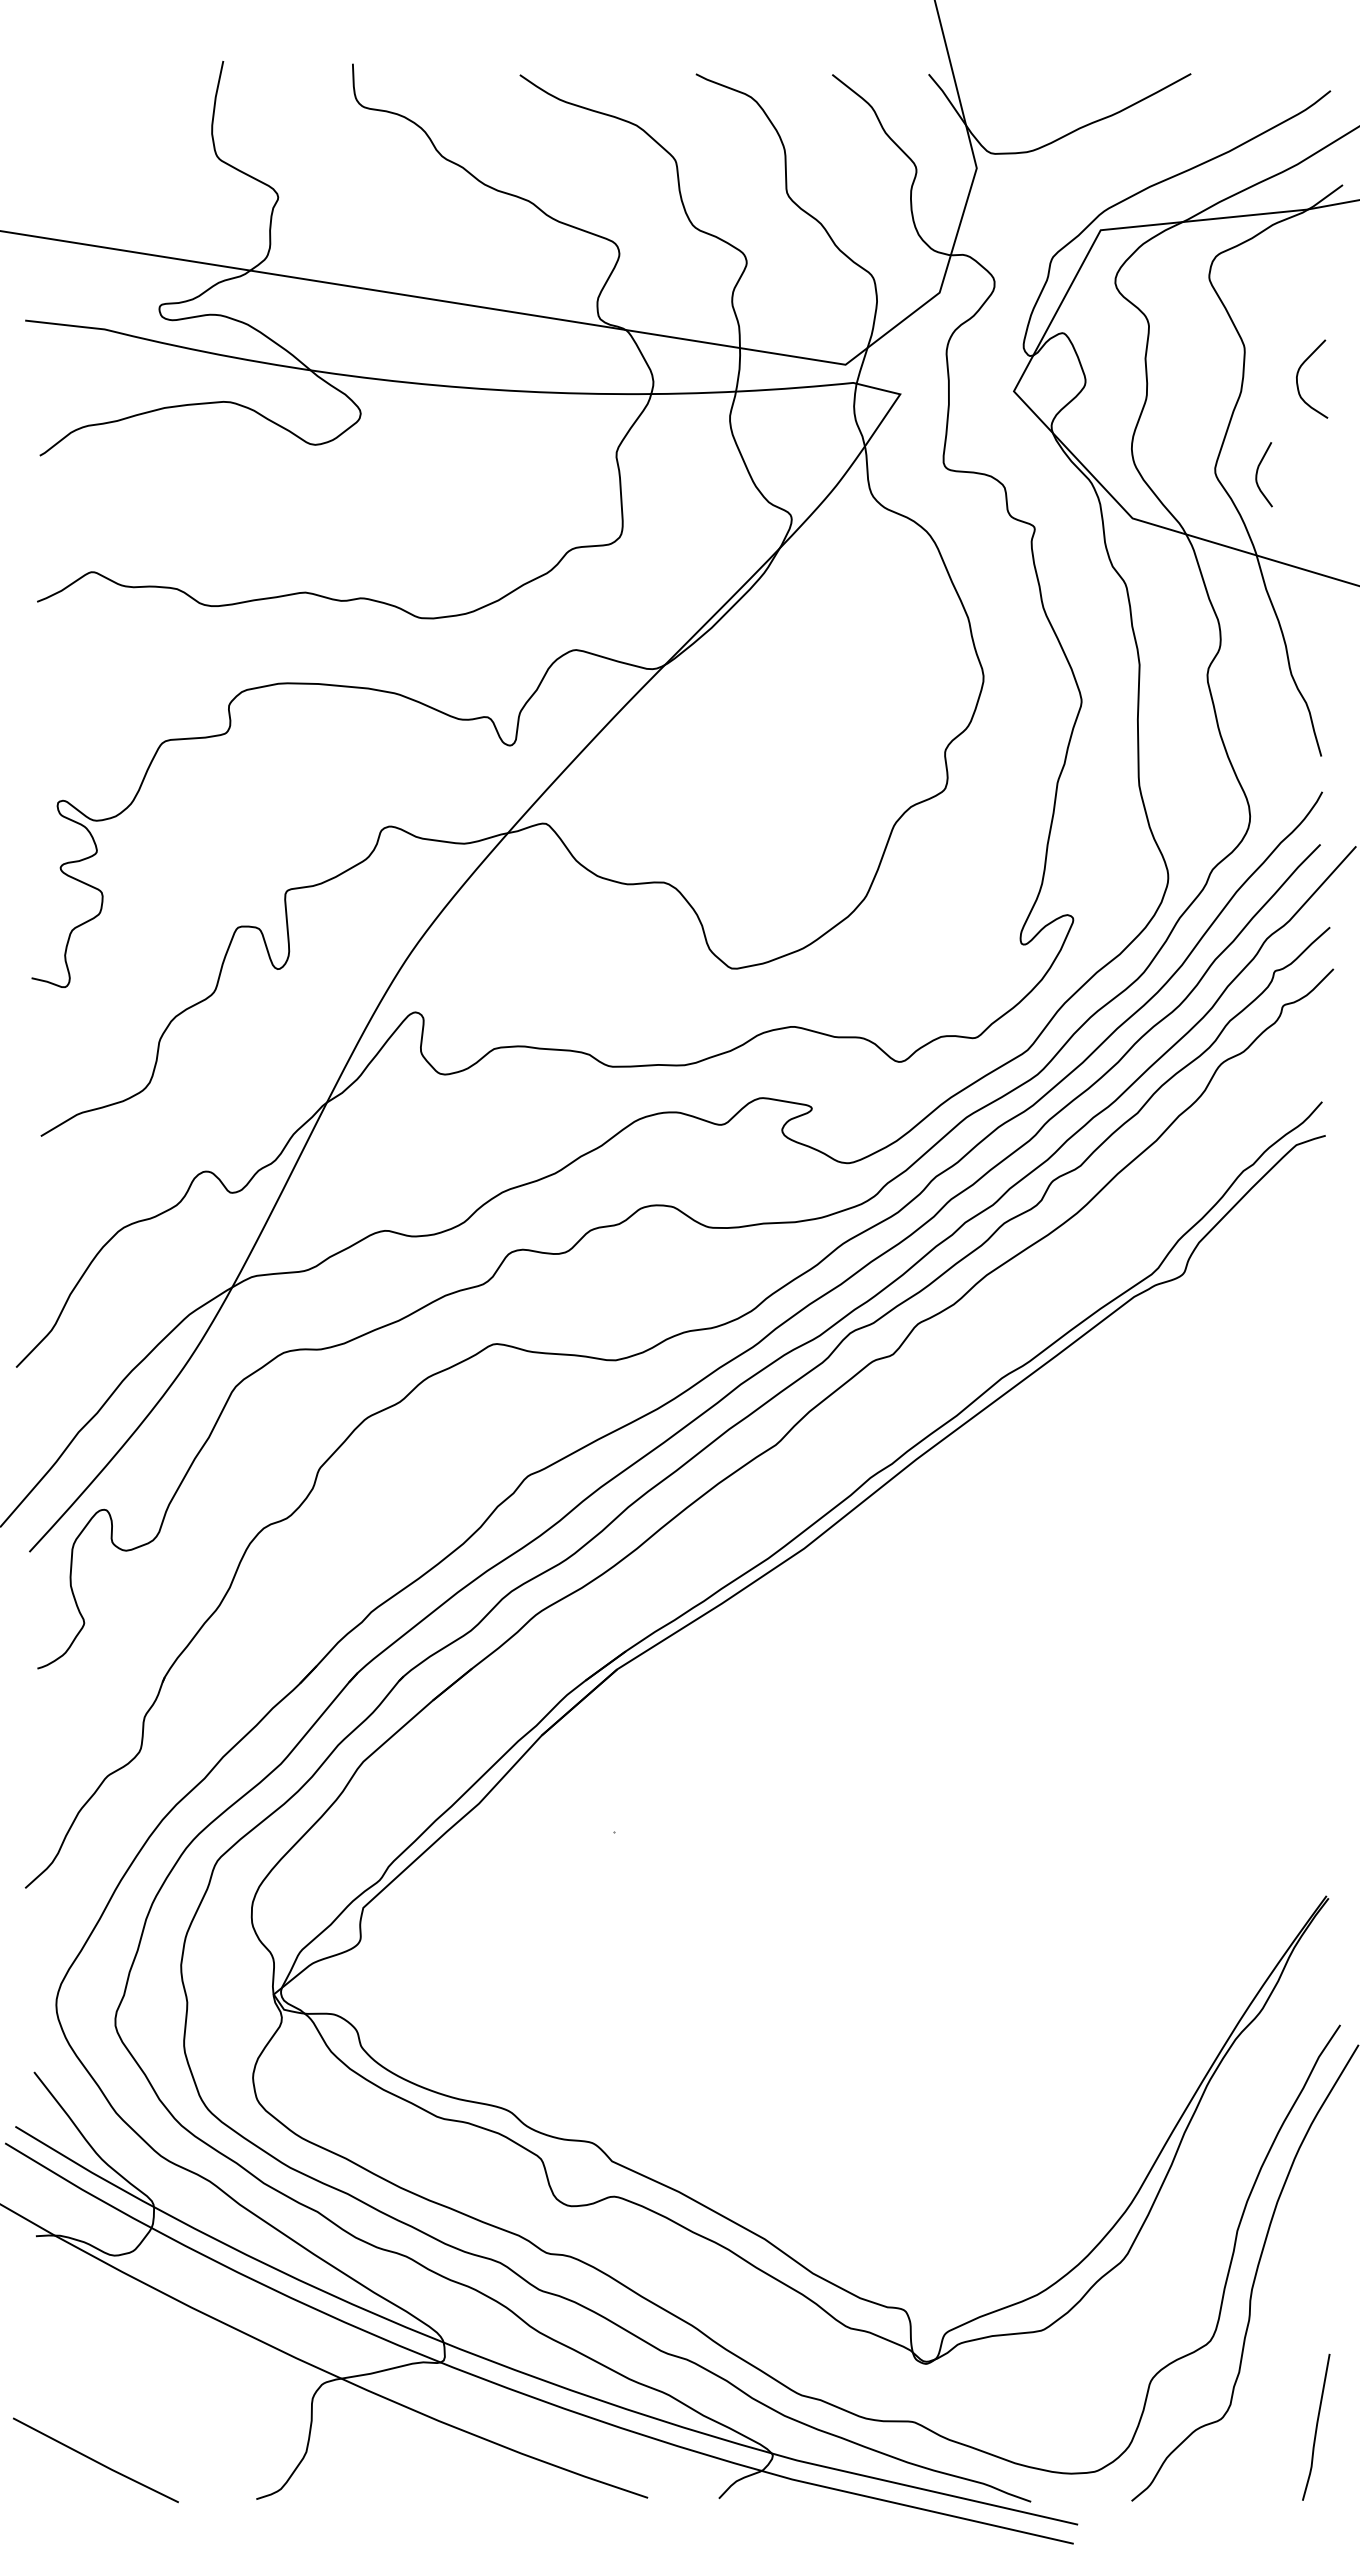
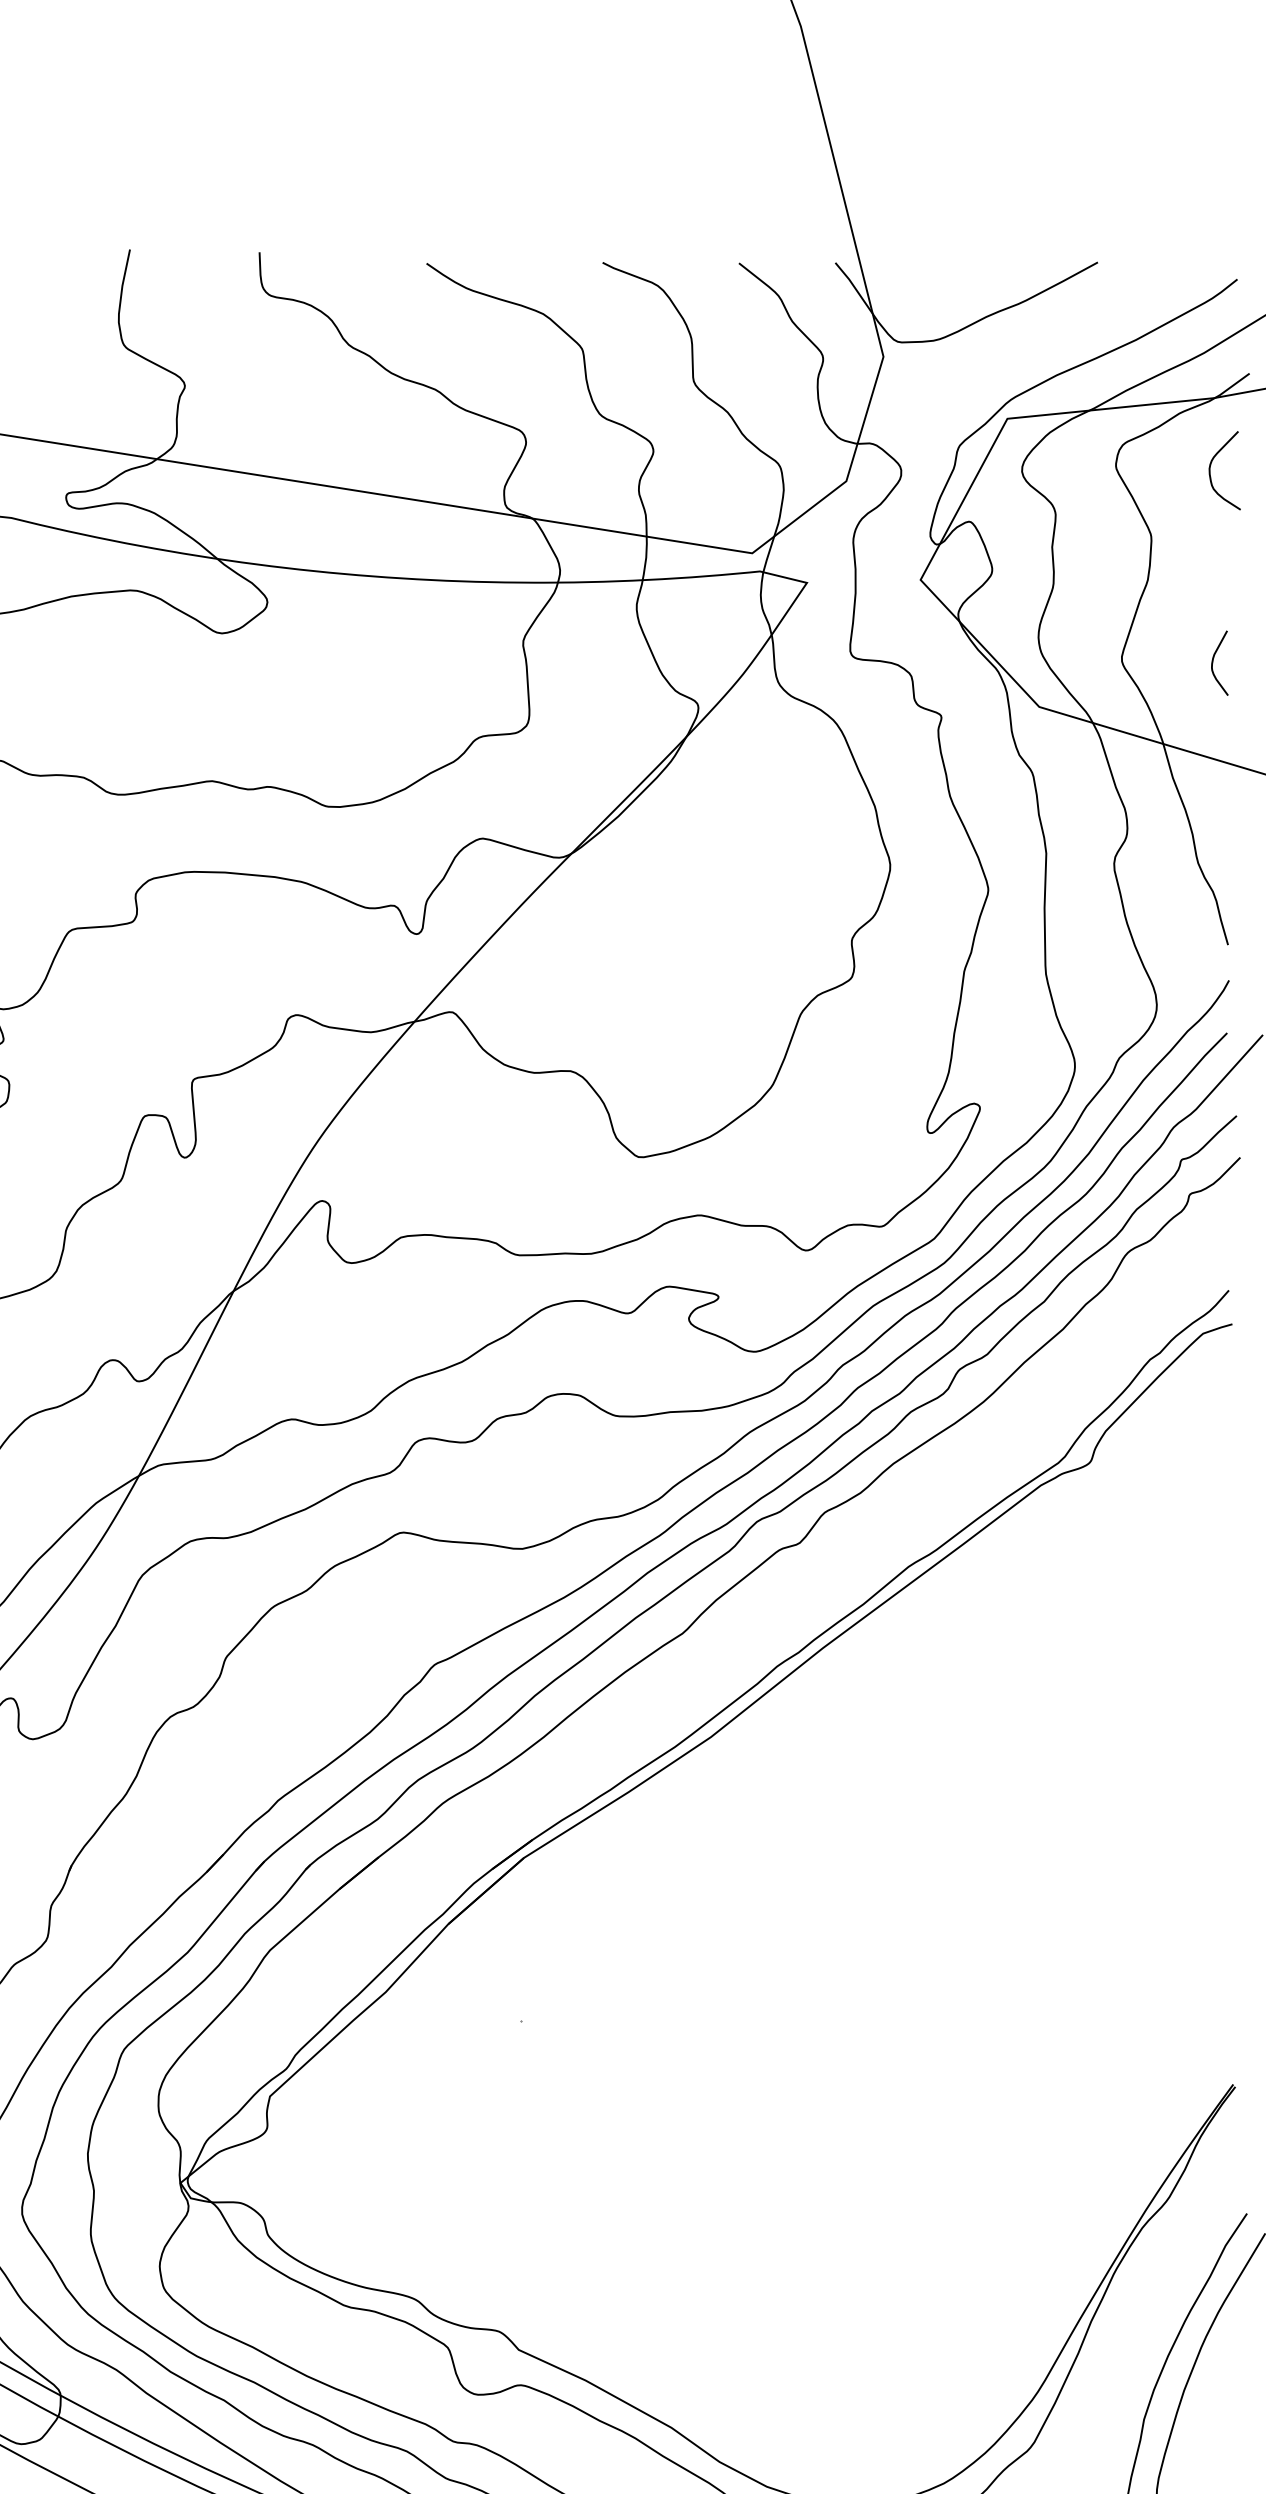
curve: (1298, 375) -> (1211, 467), moved
curve: (1257, 474) -> (1213, 663), moved

